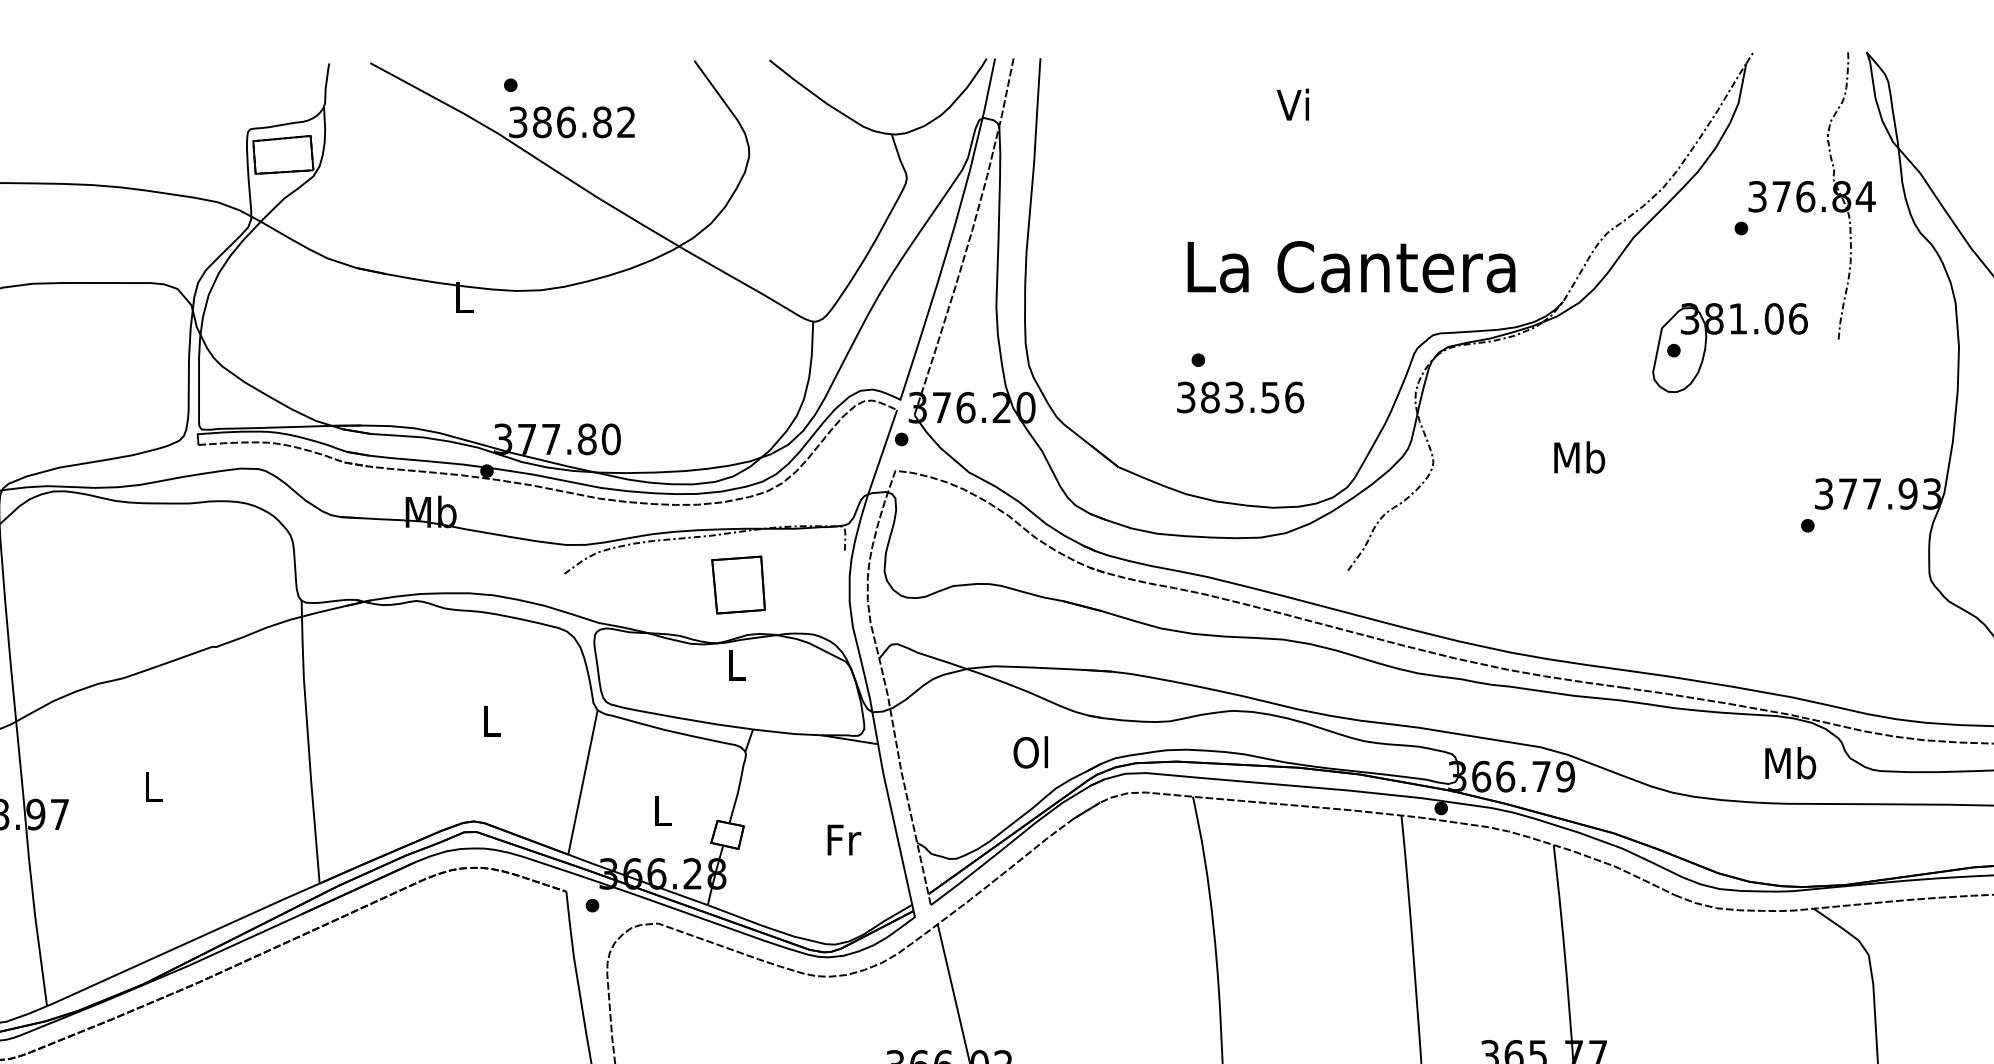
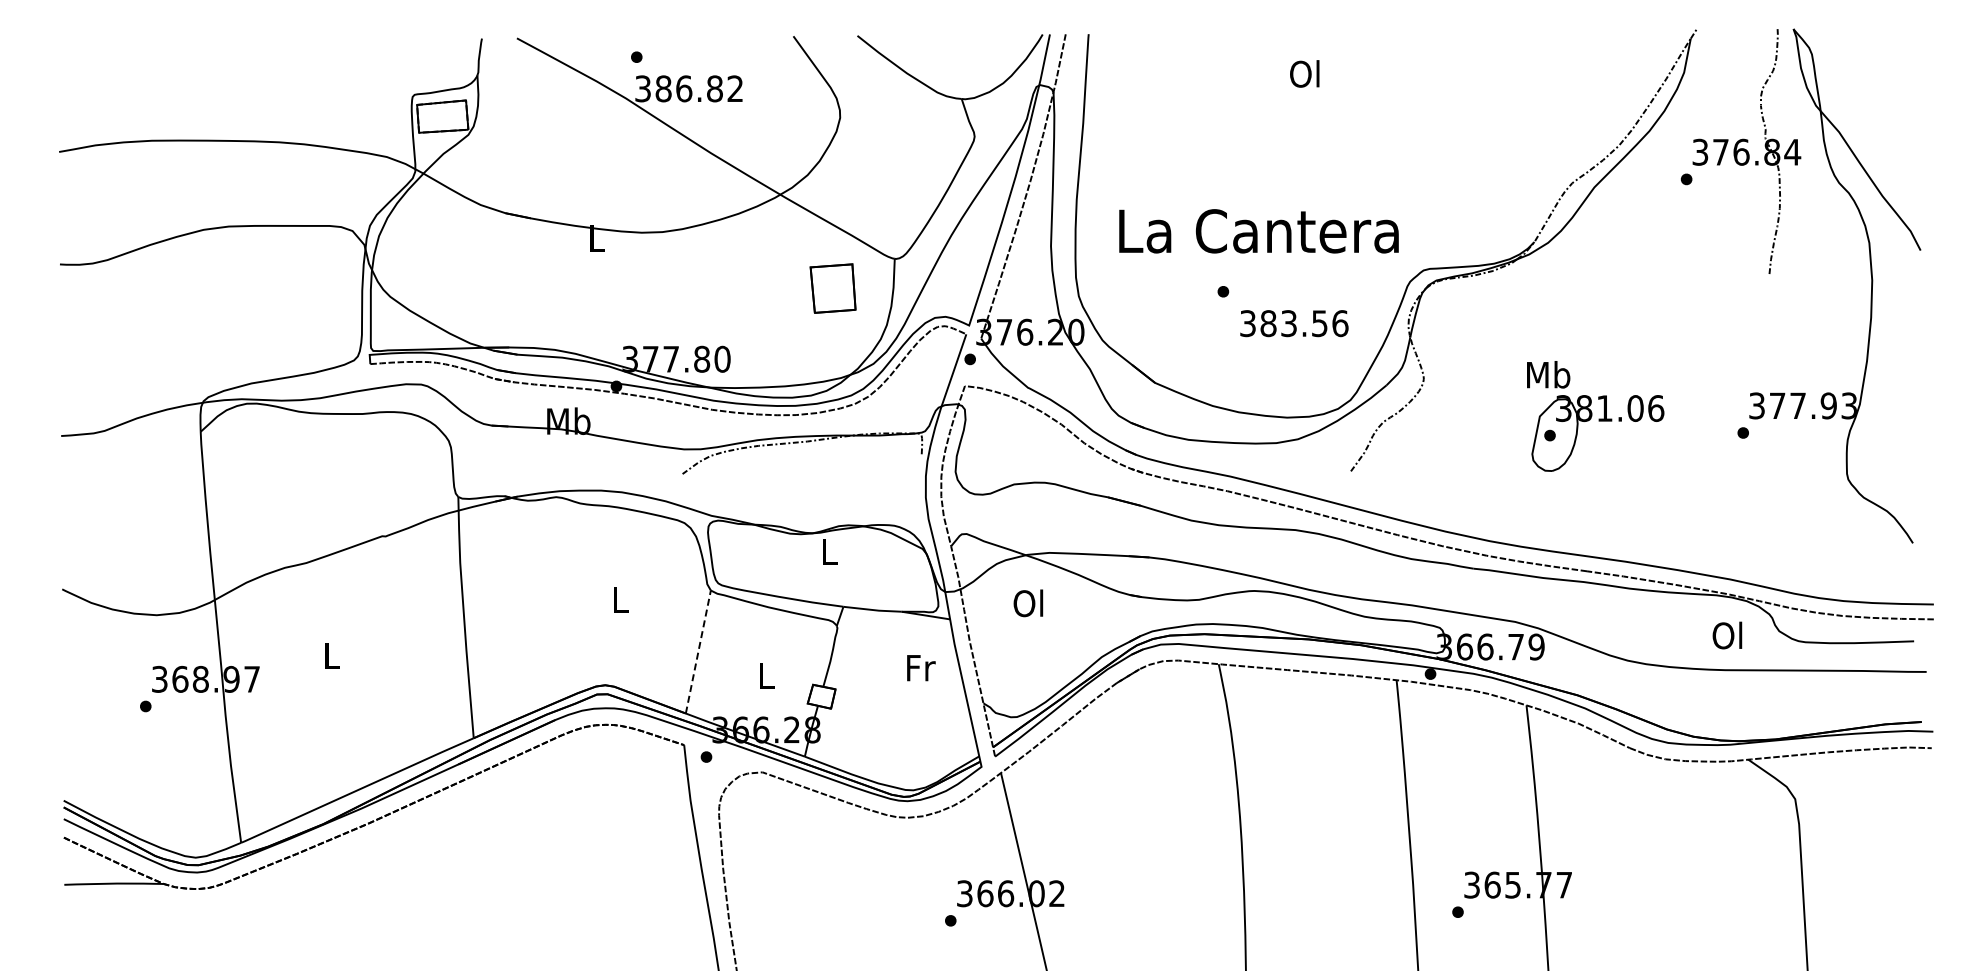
text: (1293, 104) -> (1304, 73), Vi -> Ol
text: (1350, 267) -> (1258, 231), moved
part: (1730, 334) -> (1598, 421), moved
text: (1240, 397) -> (1294, 323), moved
part: (737, 584) -> (832, 288), moved
text: (1030, 752) -> (1028, 603), moved
text: (1790, 763) -> (1728, 635), Mb -> Ol
line: (583, 783) -> (698, 652), solid -> dashed
text: (844, 840) -> (921, 668), moved

